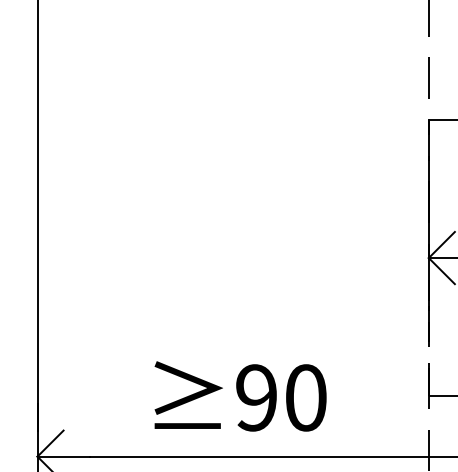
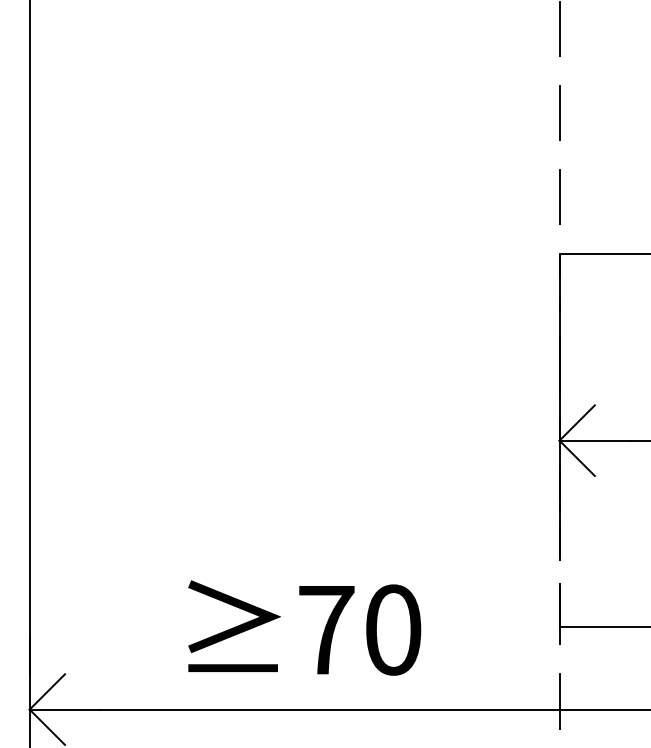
text: (256, 397) -> (326, 629), 90 -> 70

